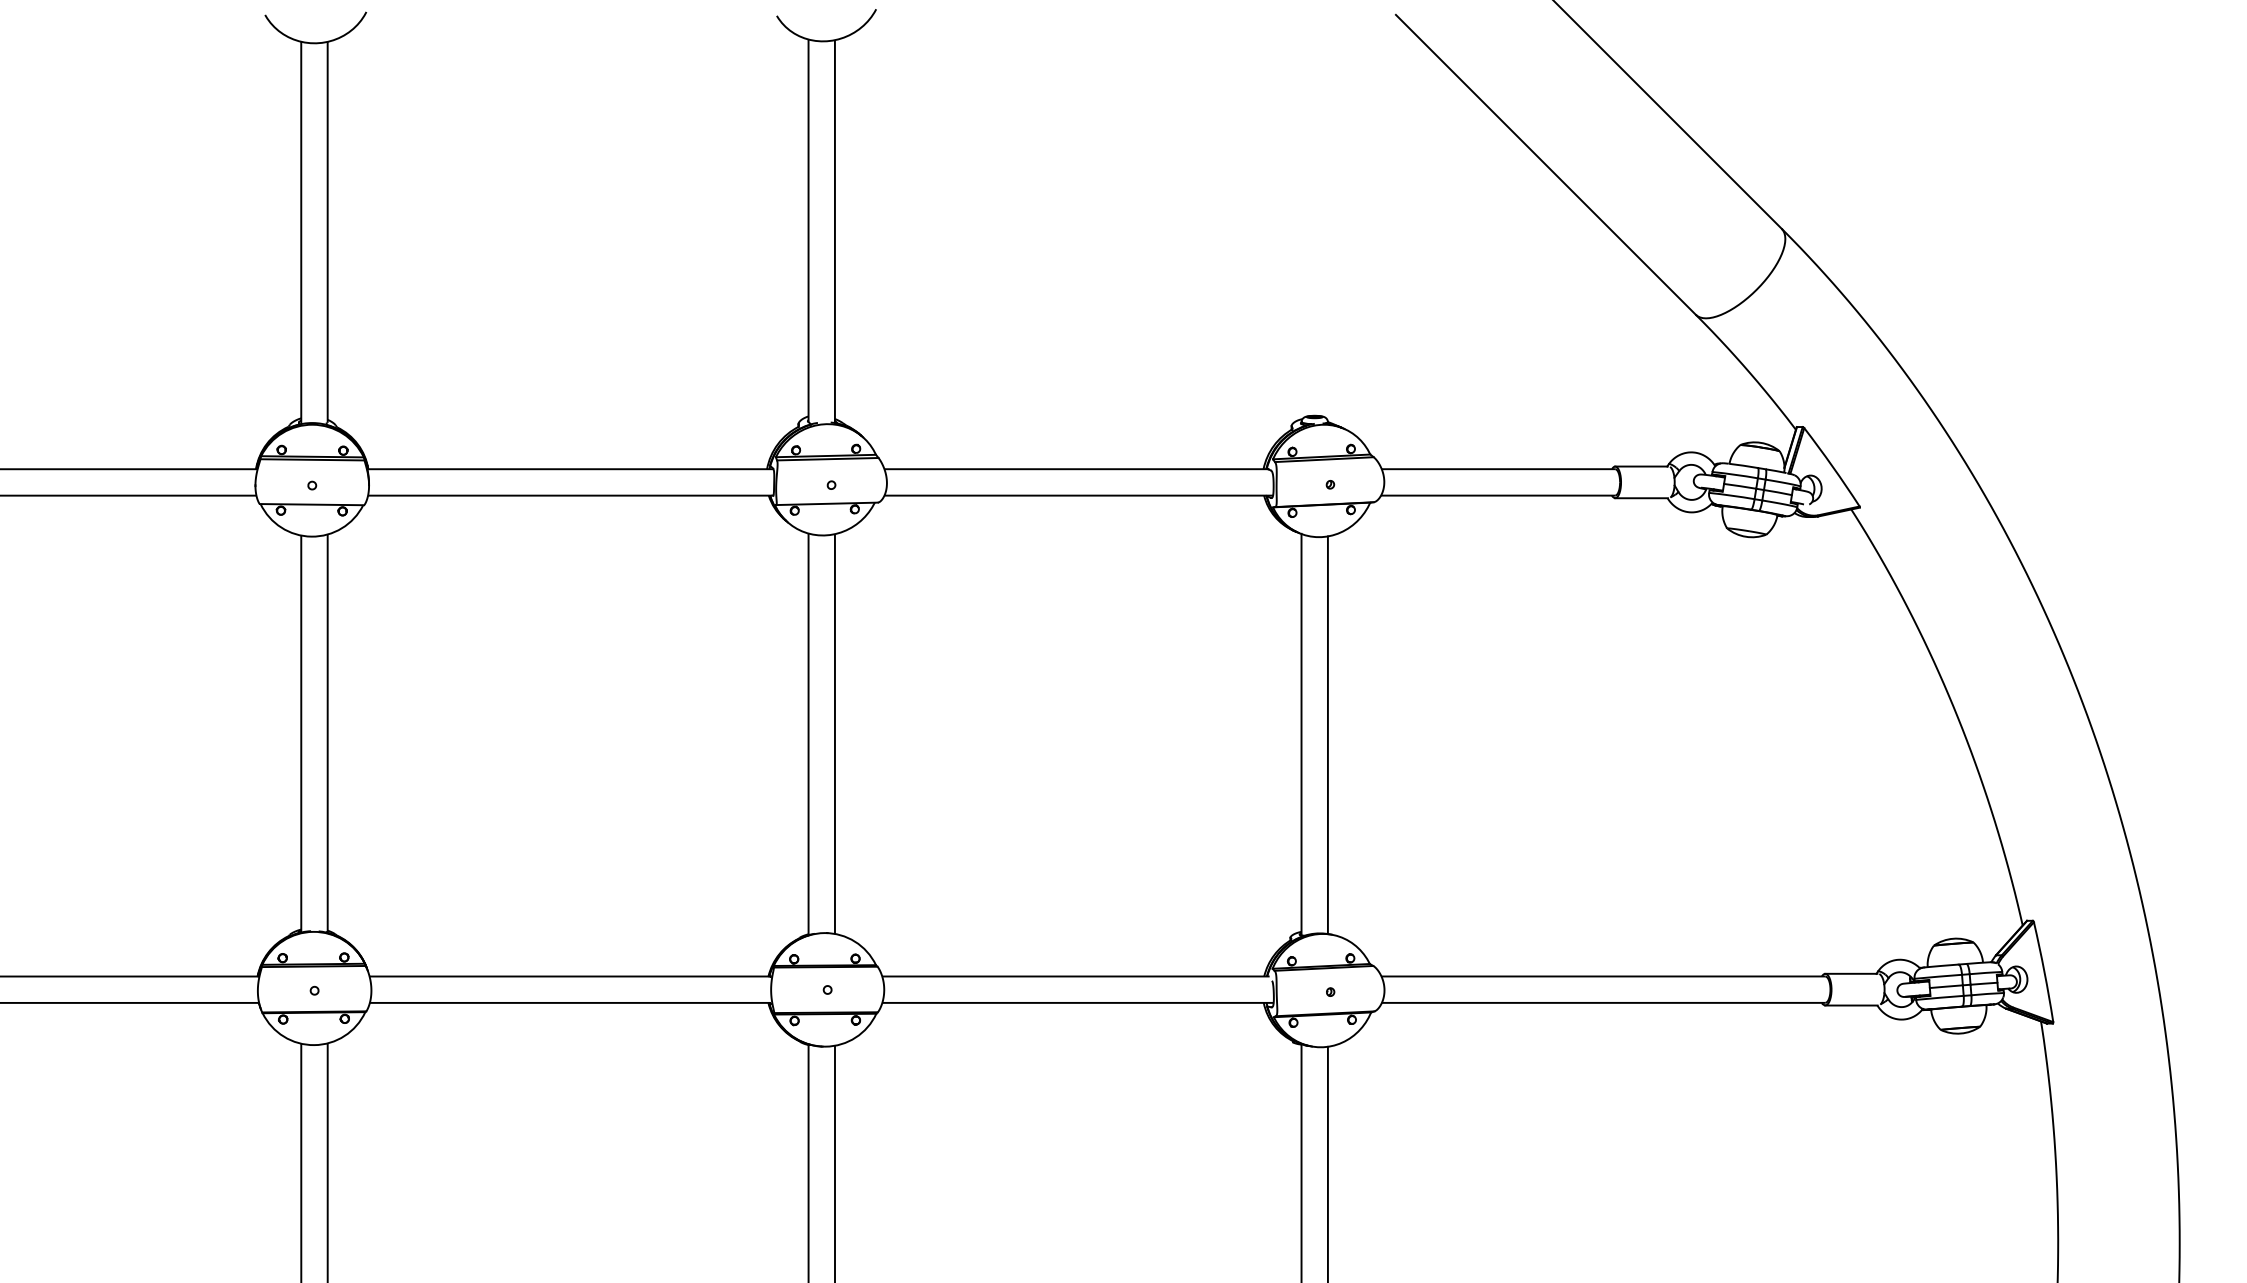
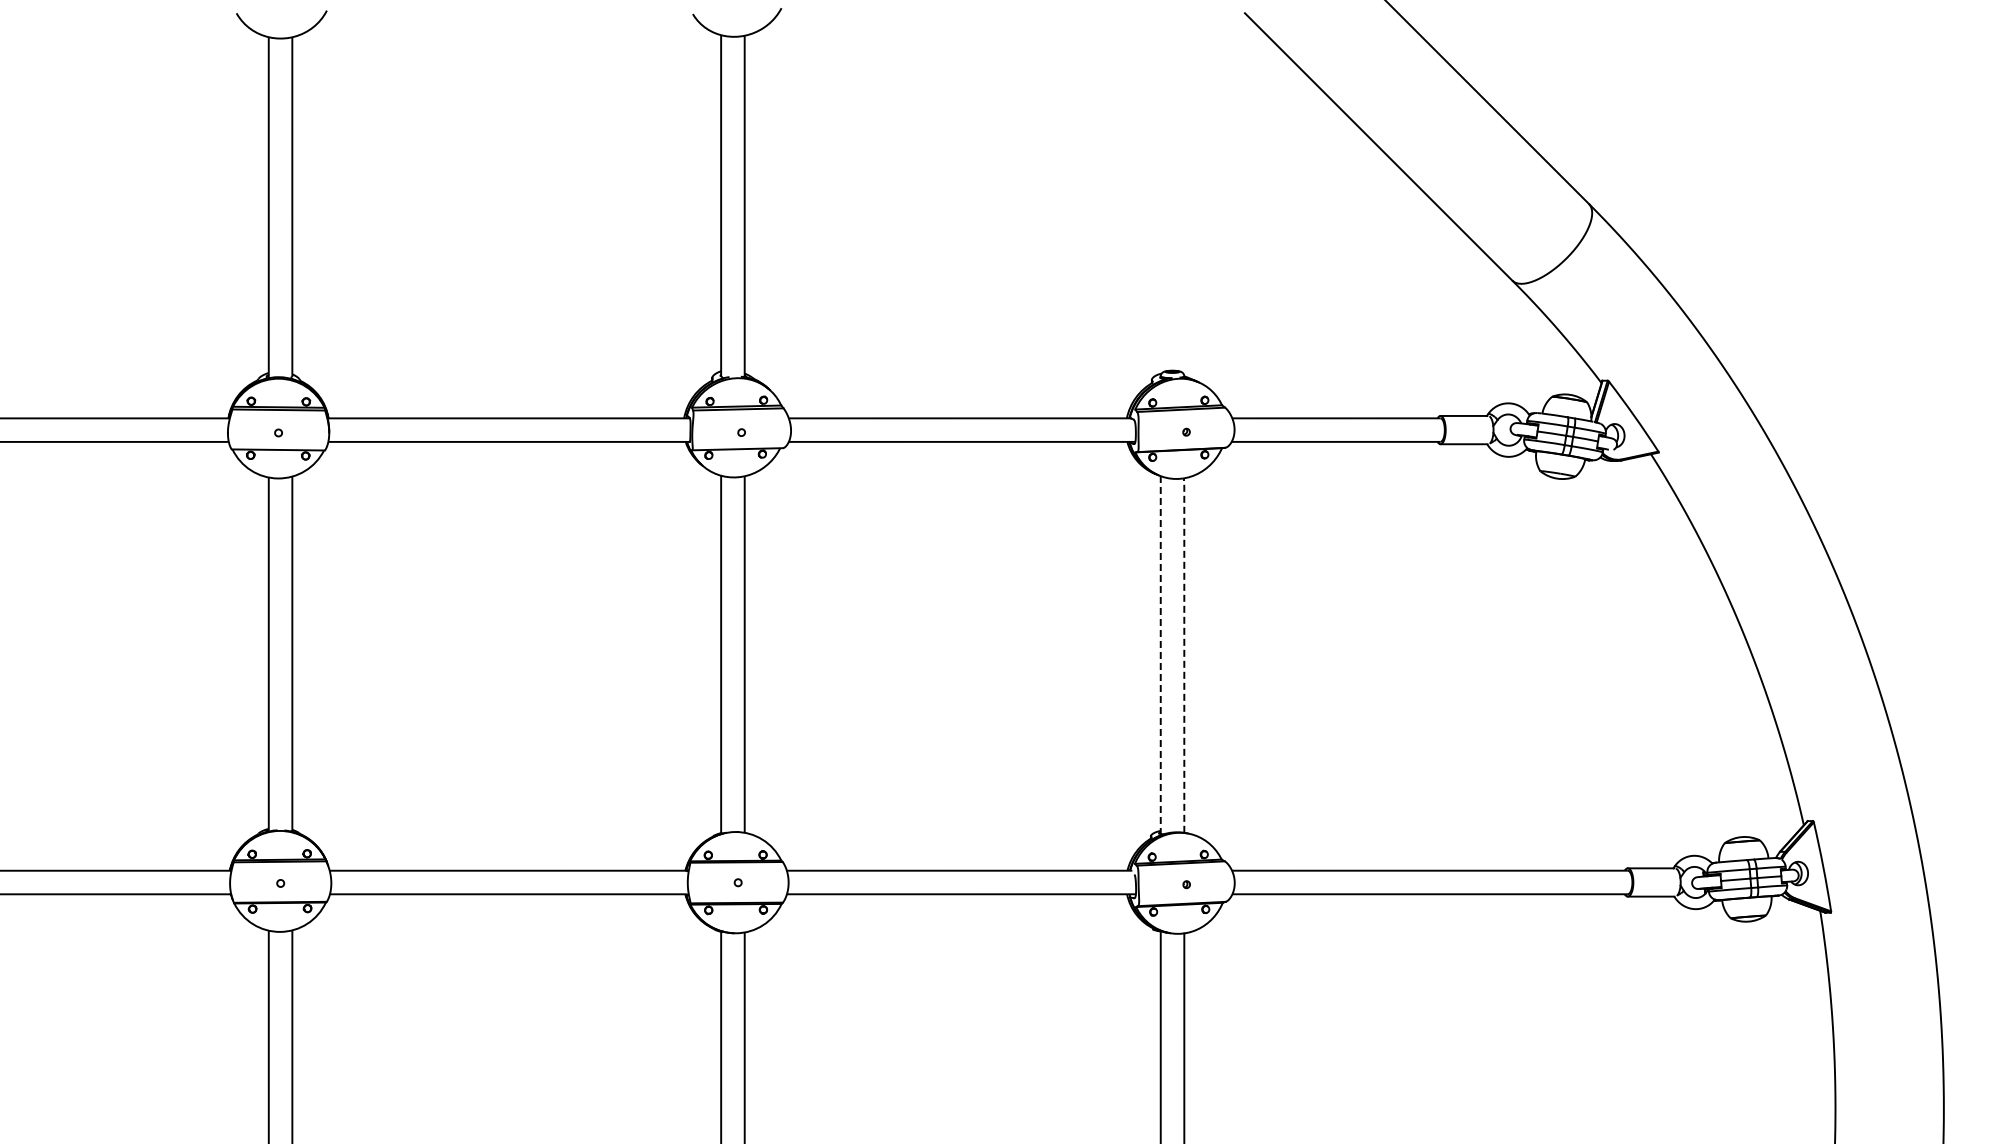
line: (1301, 735) -> (1160, 655), solid -> dashed
line: (1328, 735) -> (1184, 655), solid -> dashed

